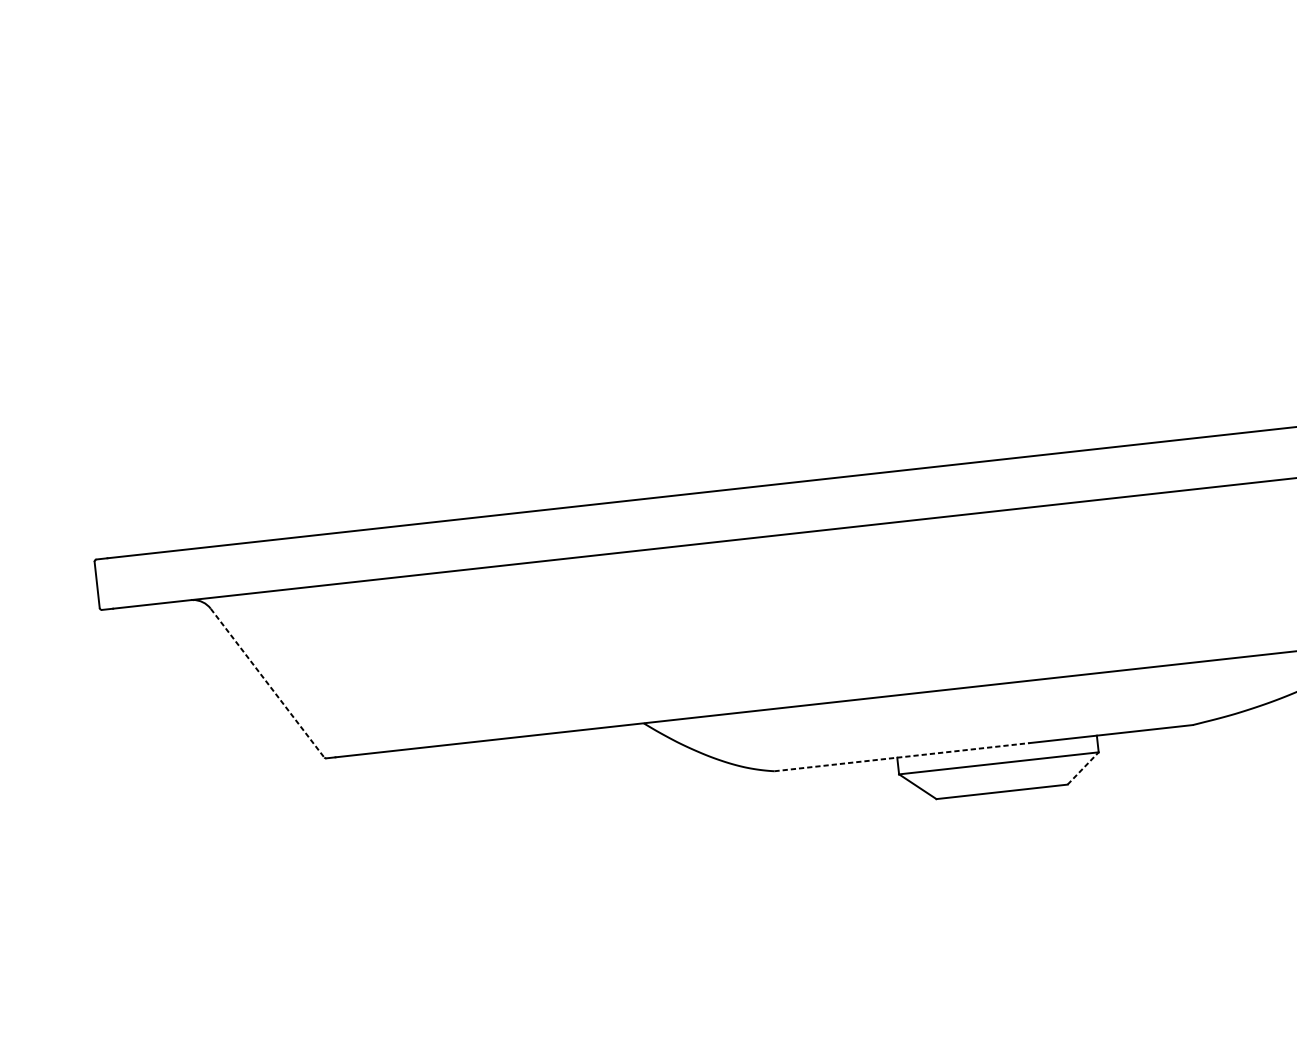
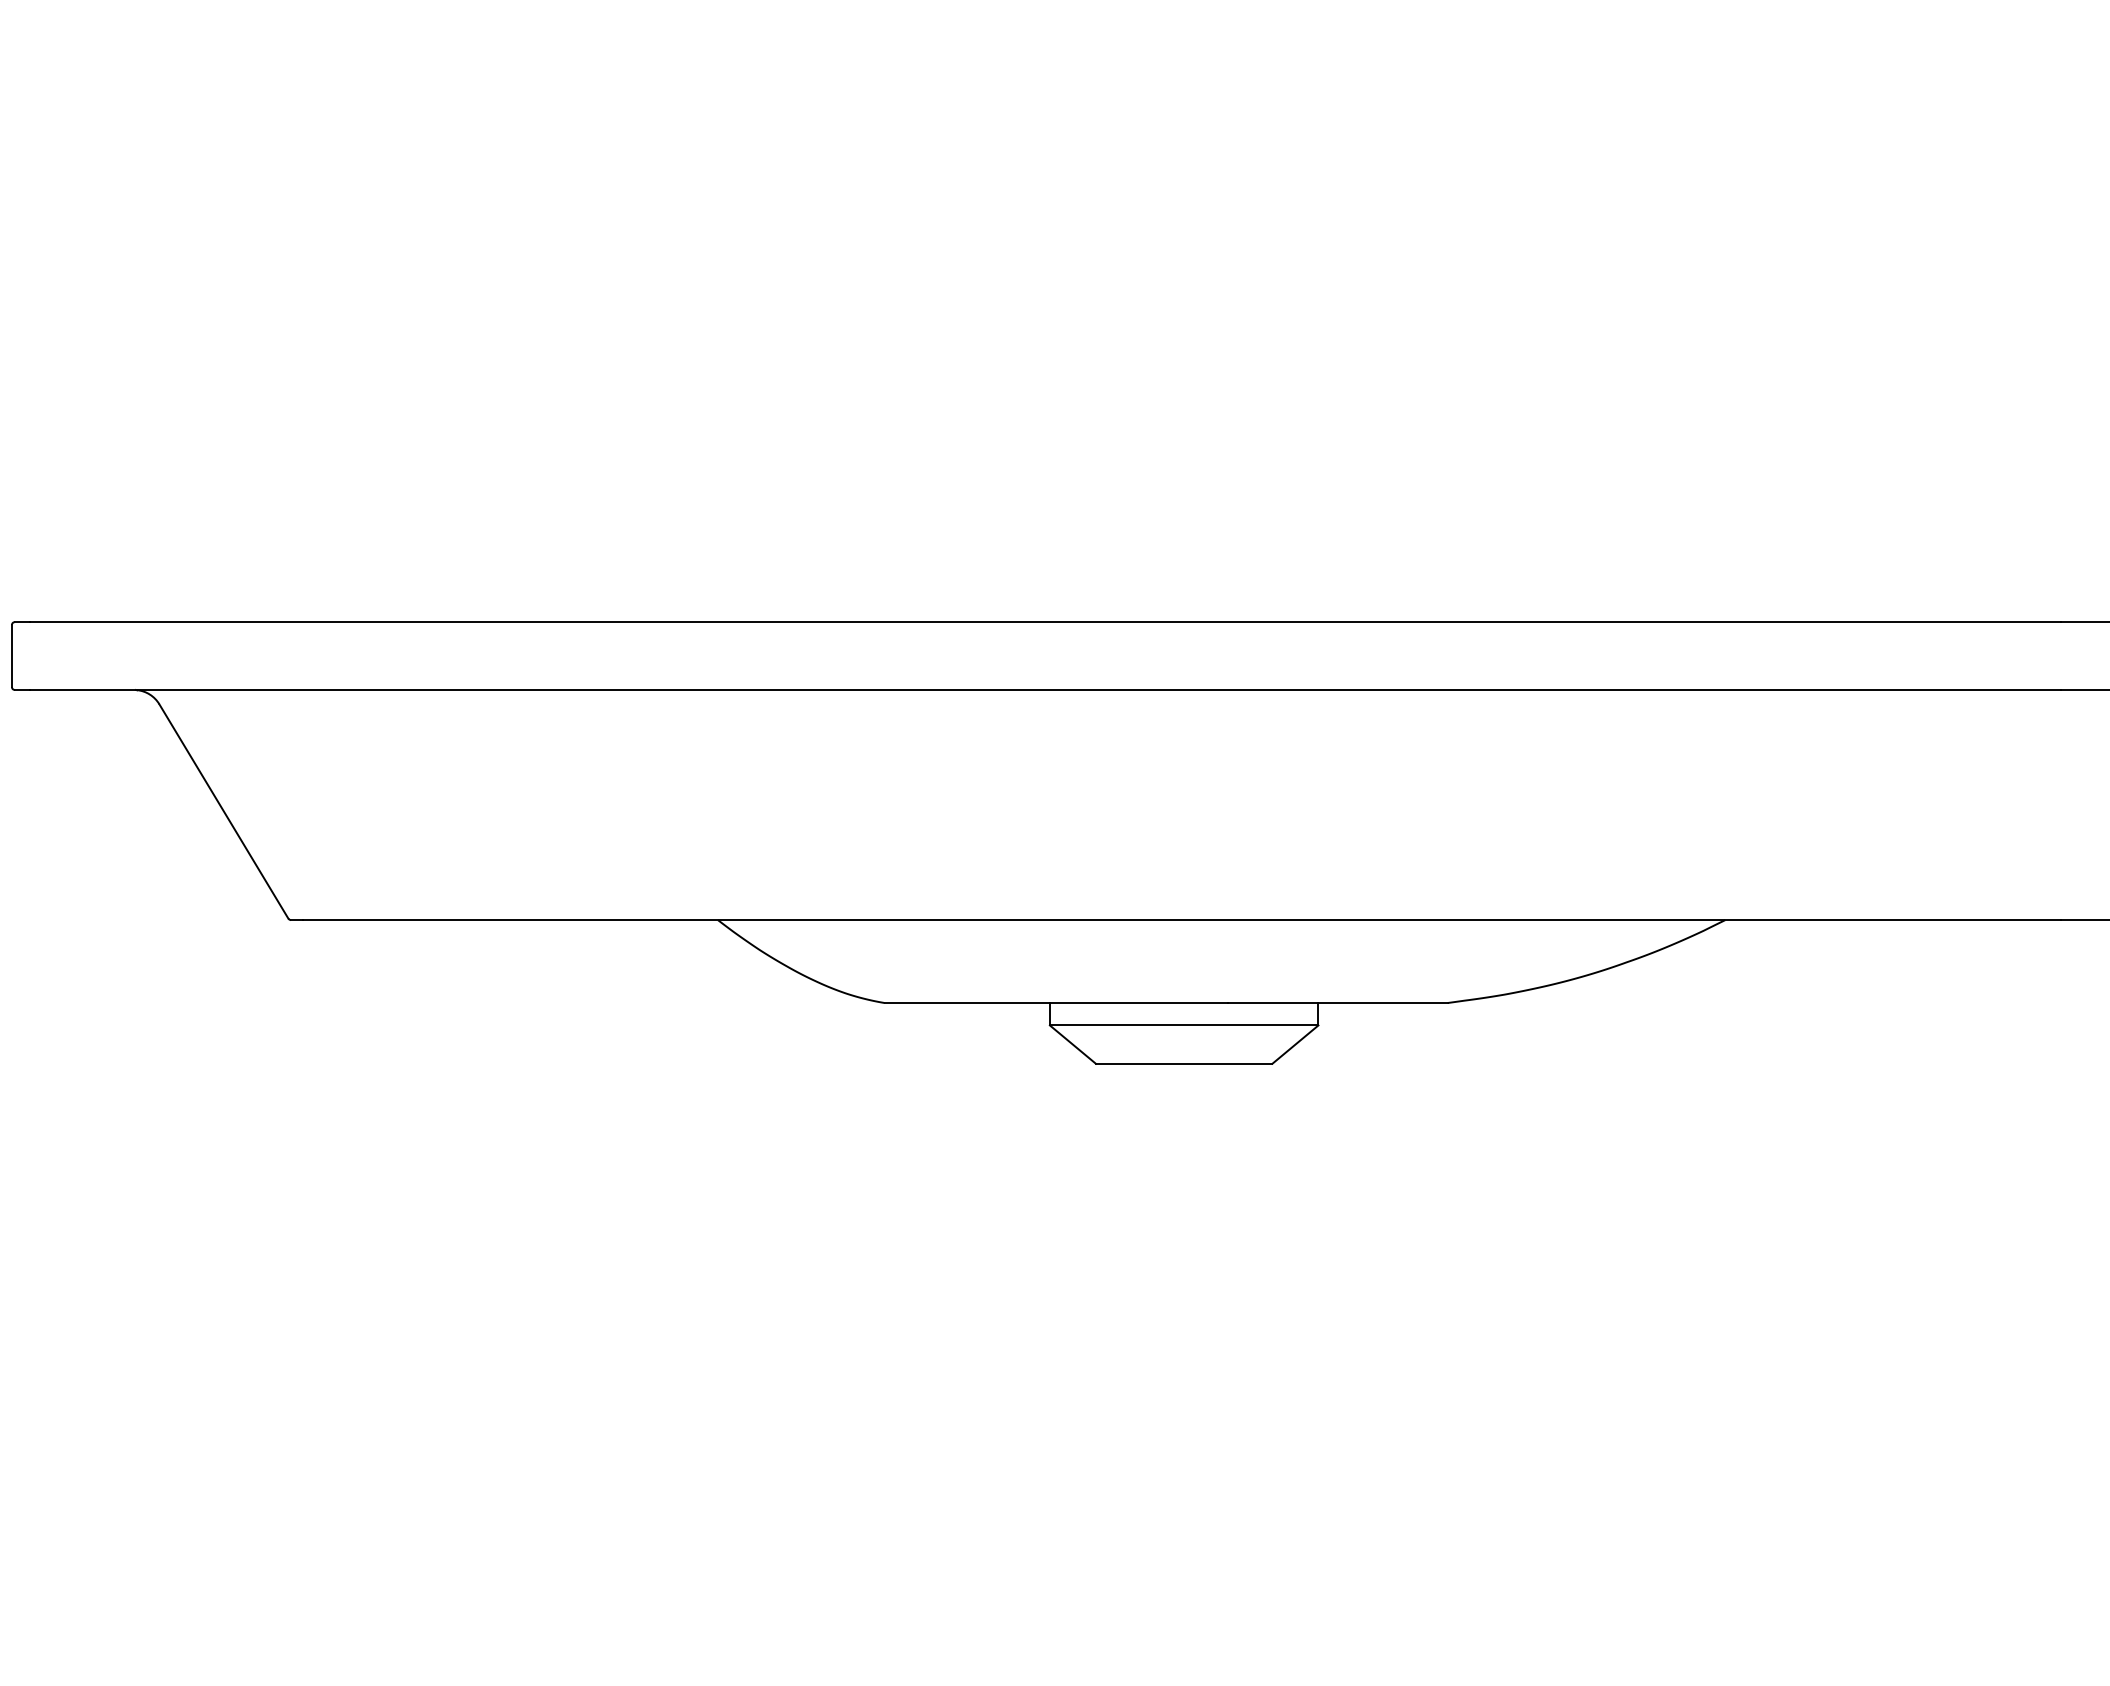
line: (267, 683) -> (224, 811), dashed -> solid
line: (902, 757) -> (1056, 1003), dashed -> solid
line: (1083, 768) -> (1295, 1044), dashed -> solid

